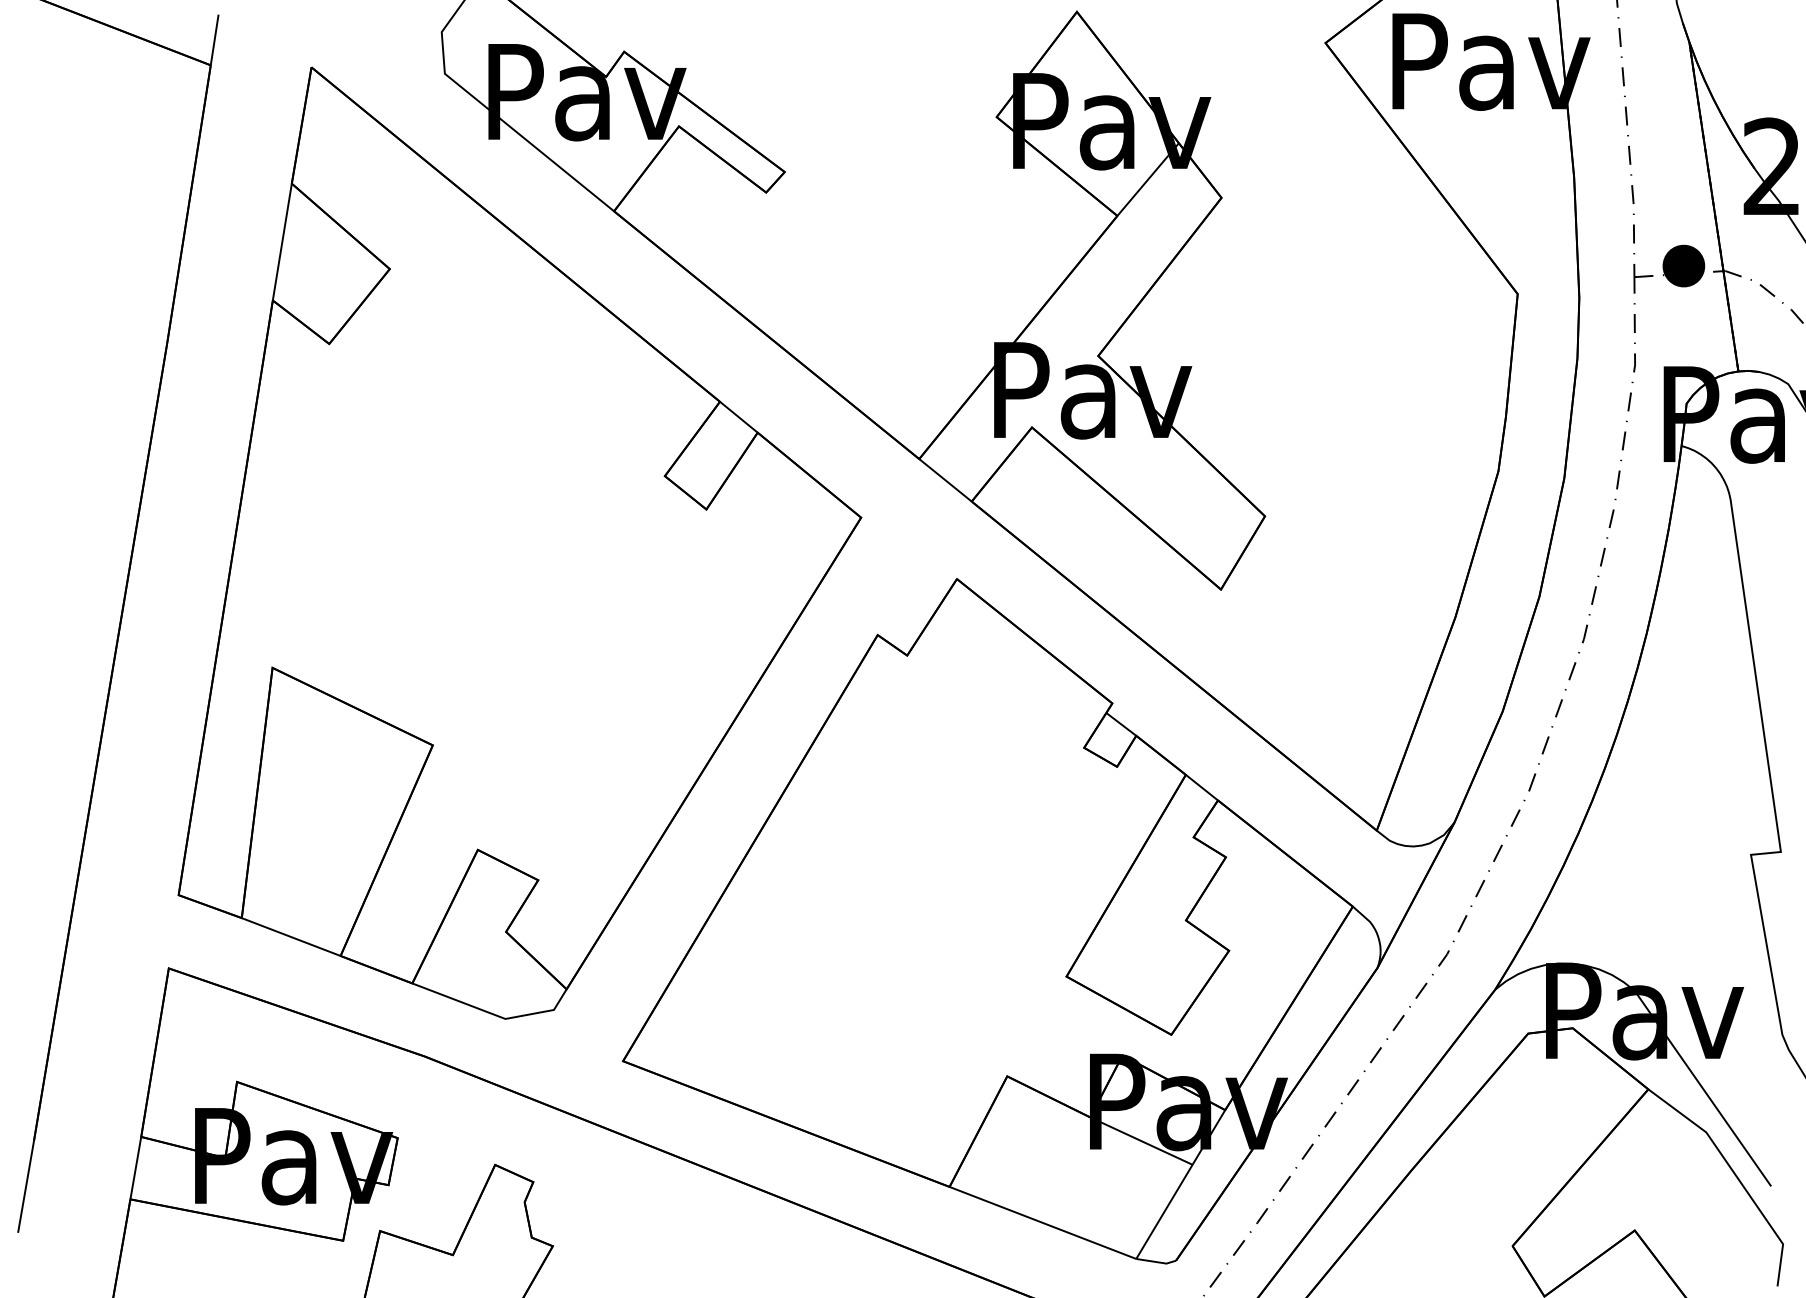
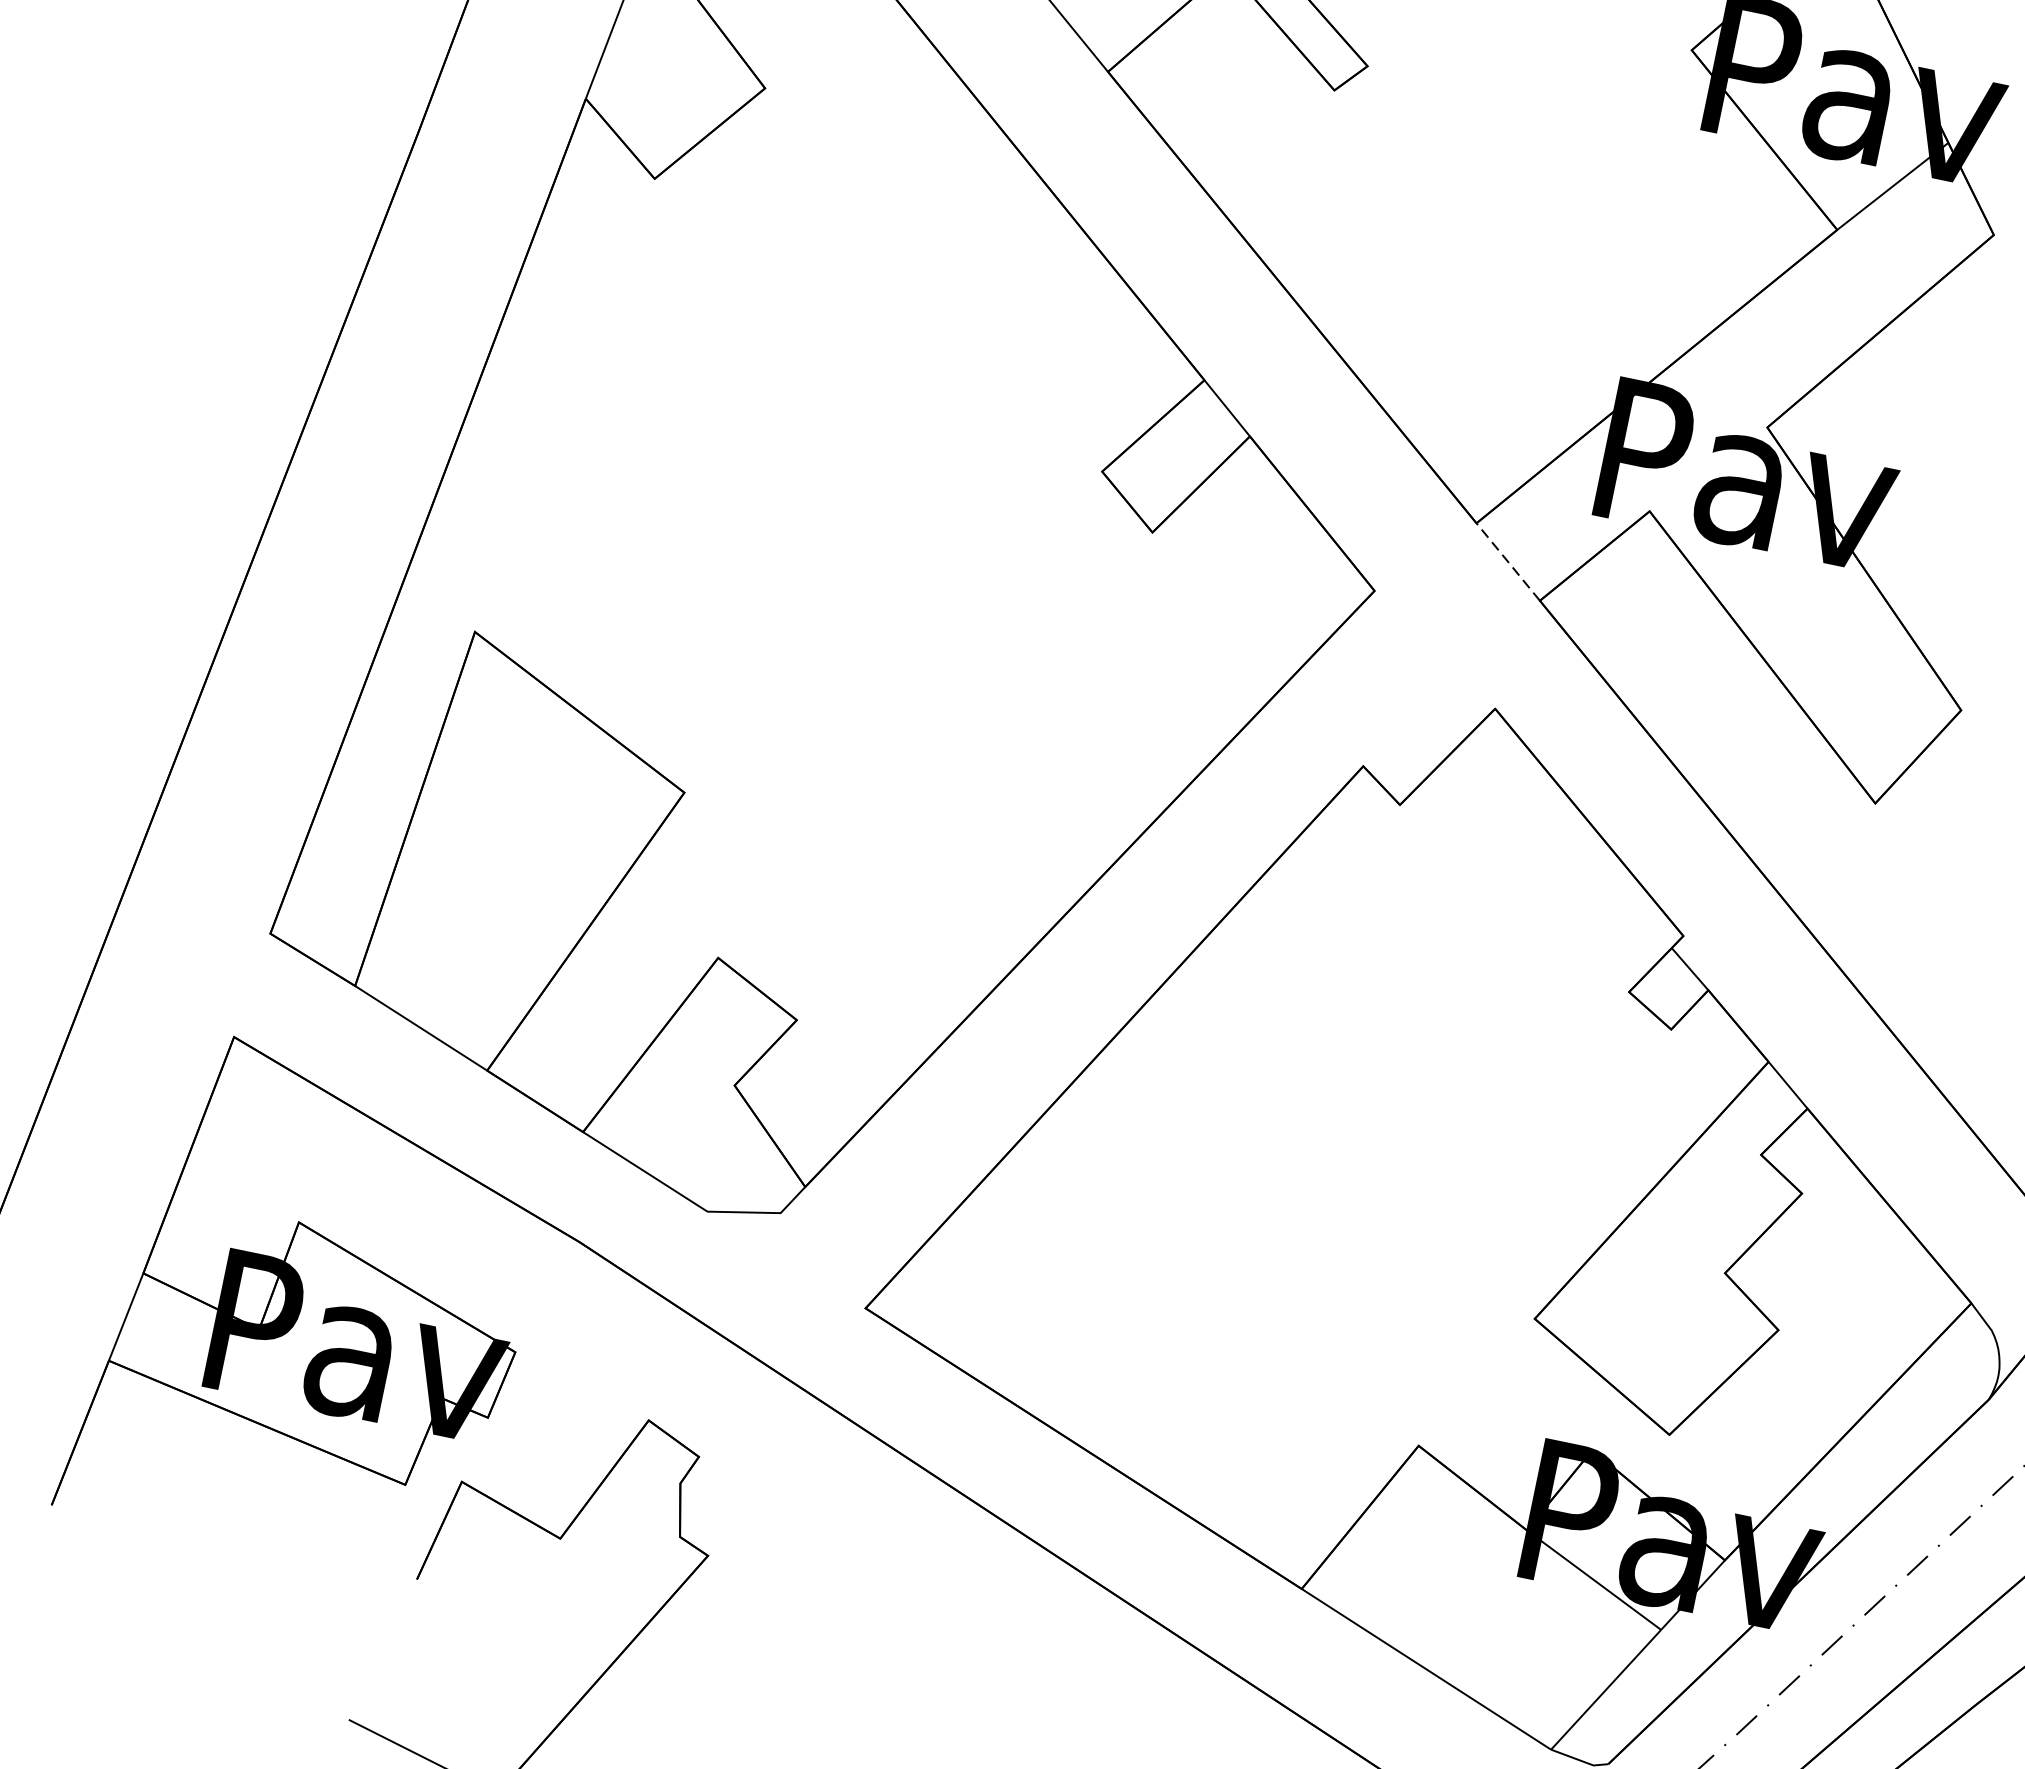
line: (945, 480) -> (1508, 562), solid -> dashed

